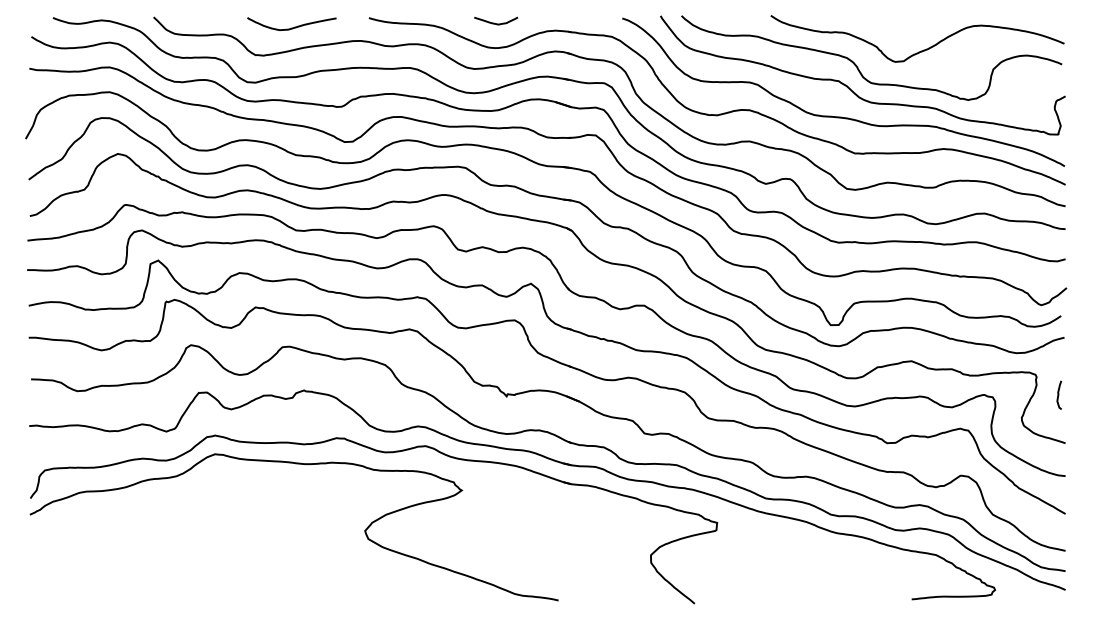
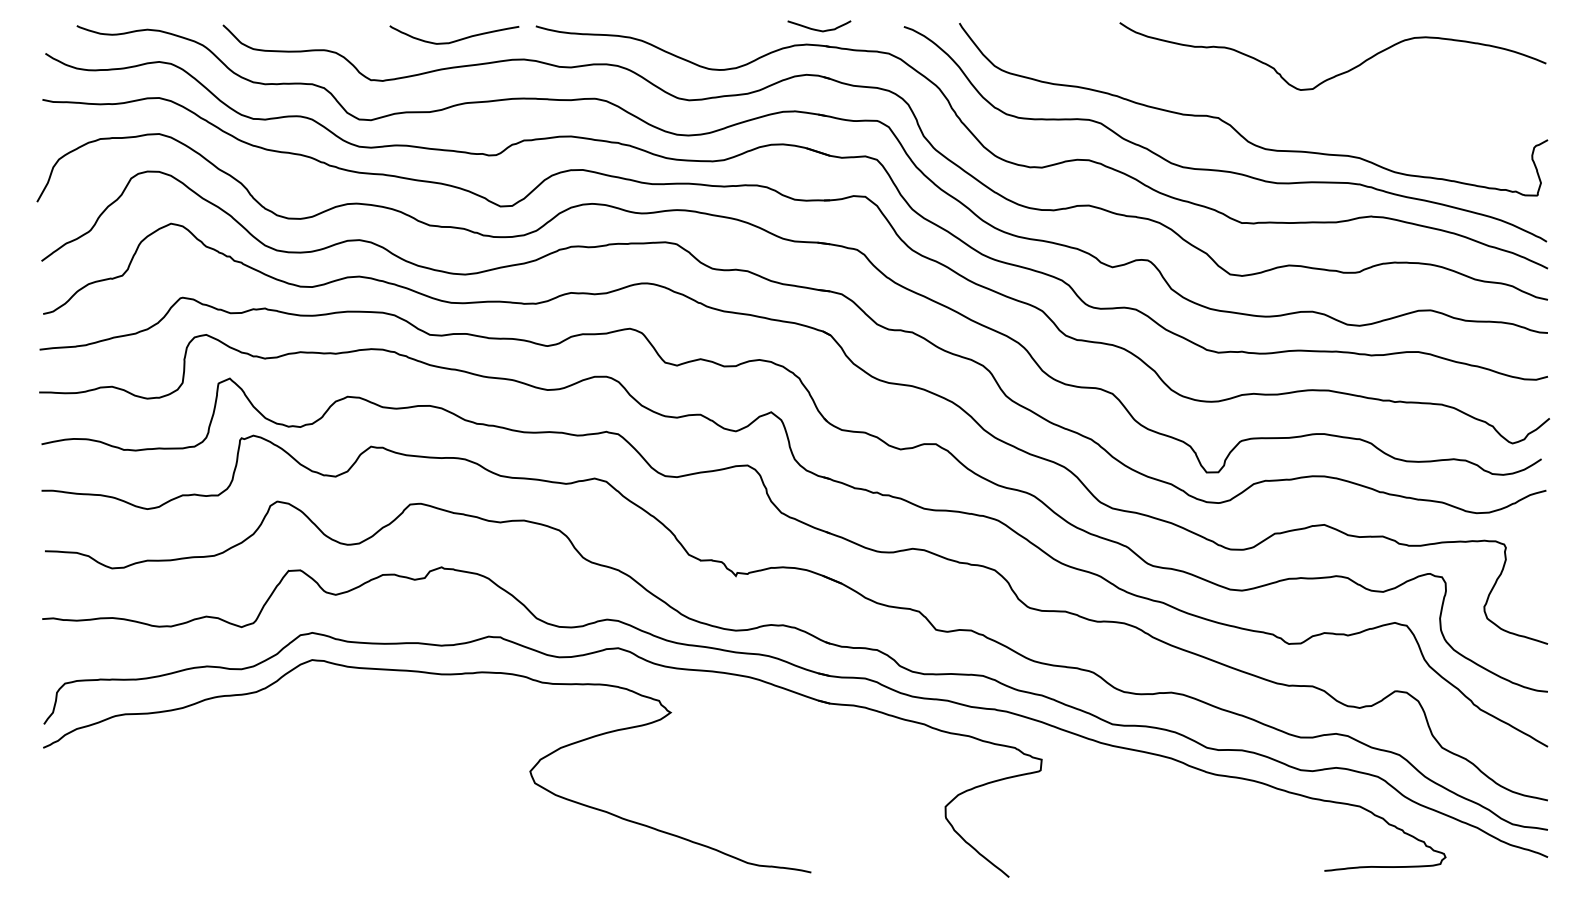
curve: (494, 22) -> (817, 28), moved
curve: (291, 27) -> (453, 40), moved
curve: (857, 65) -> (1245, 95), removed
curve: (1059, 394) -> (1539, 573), removed

